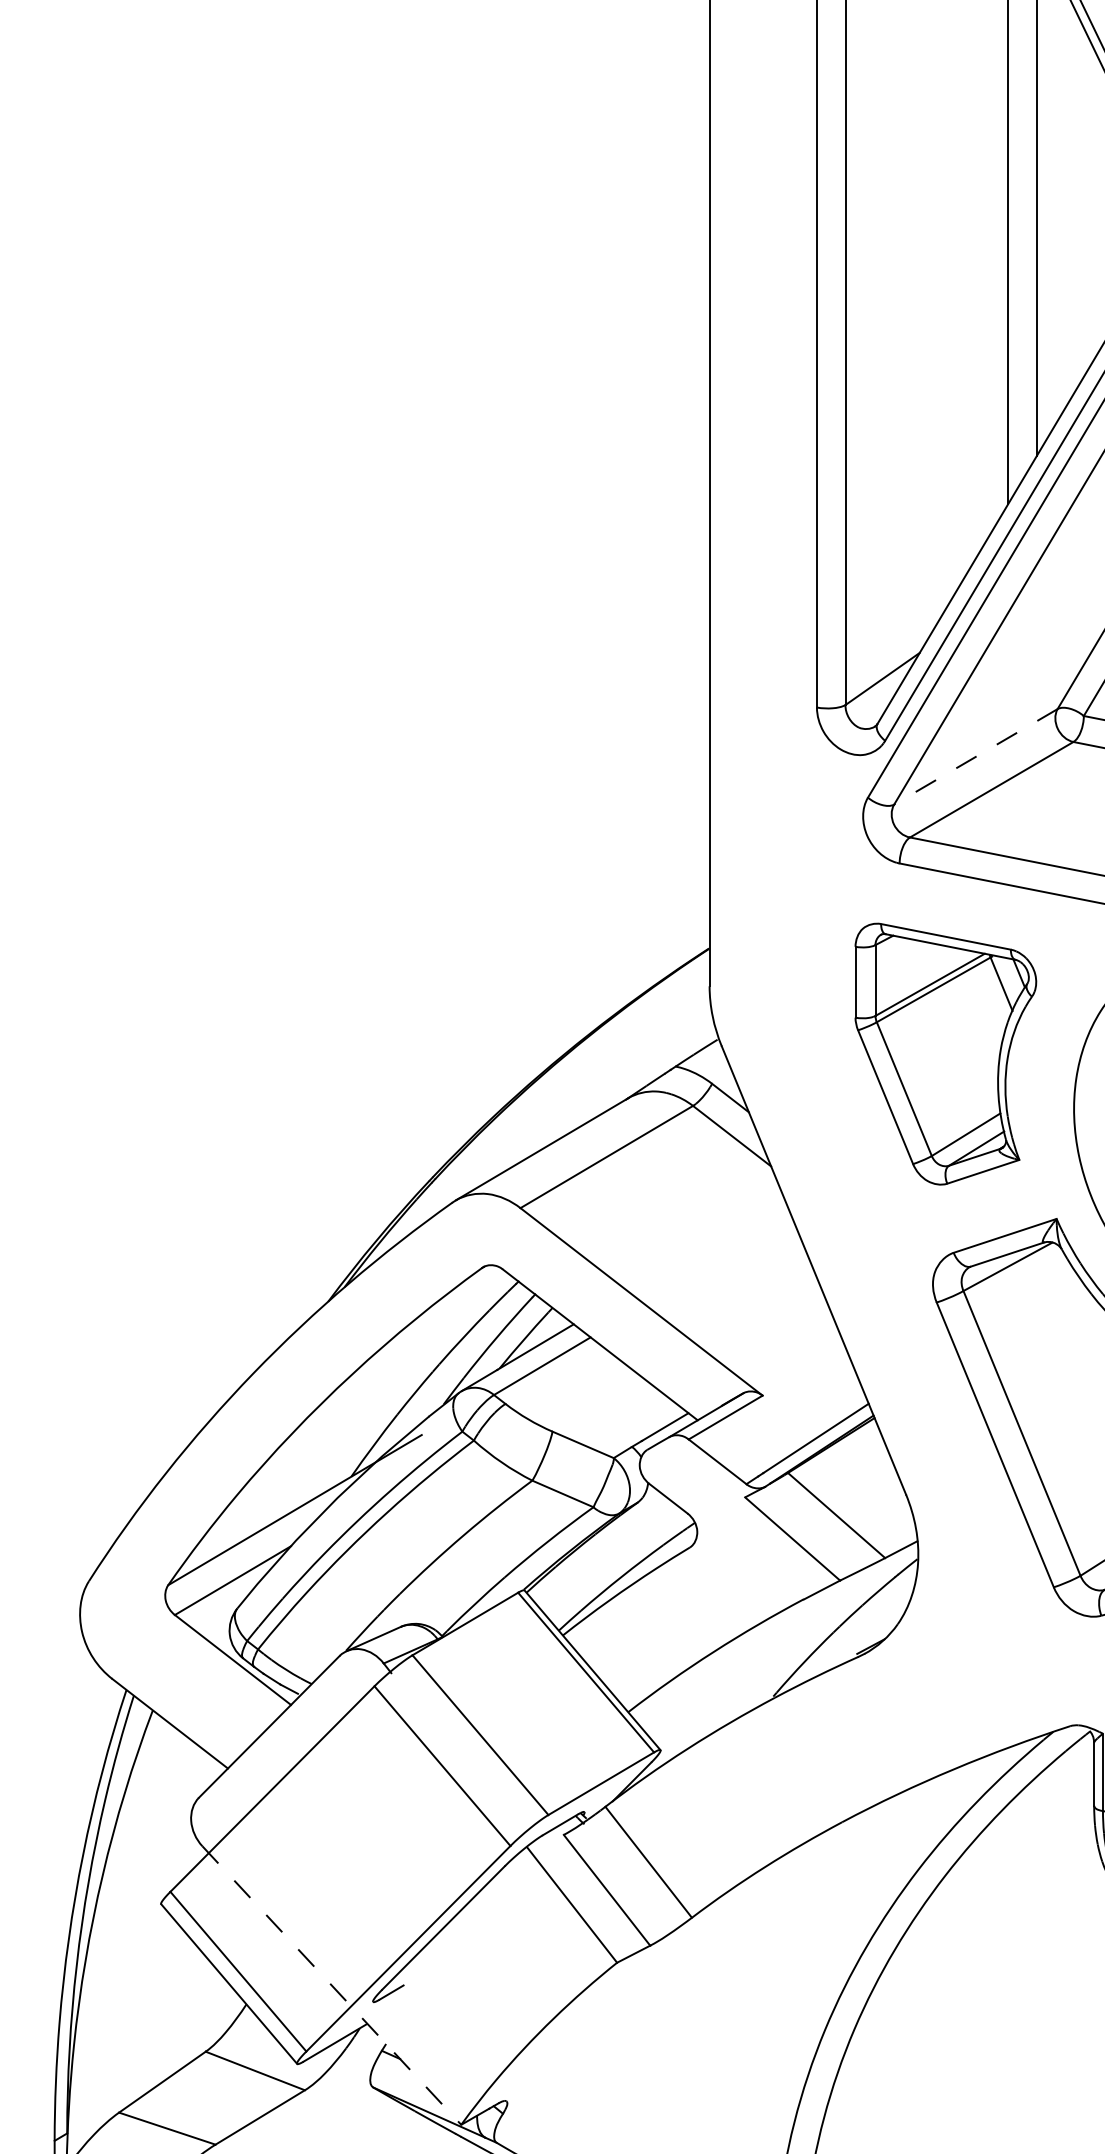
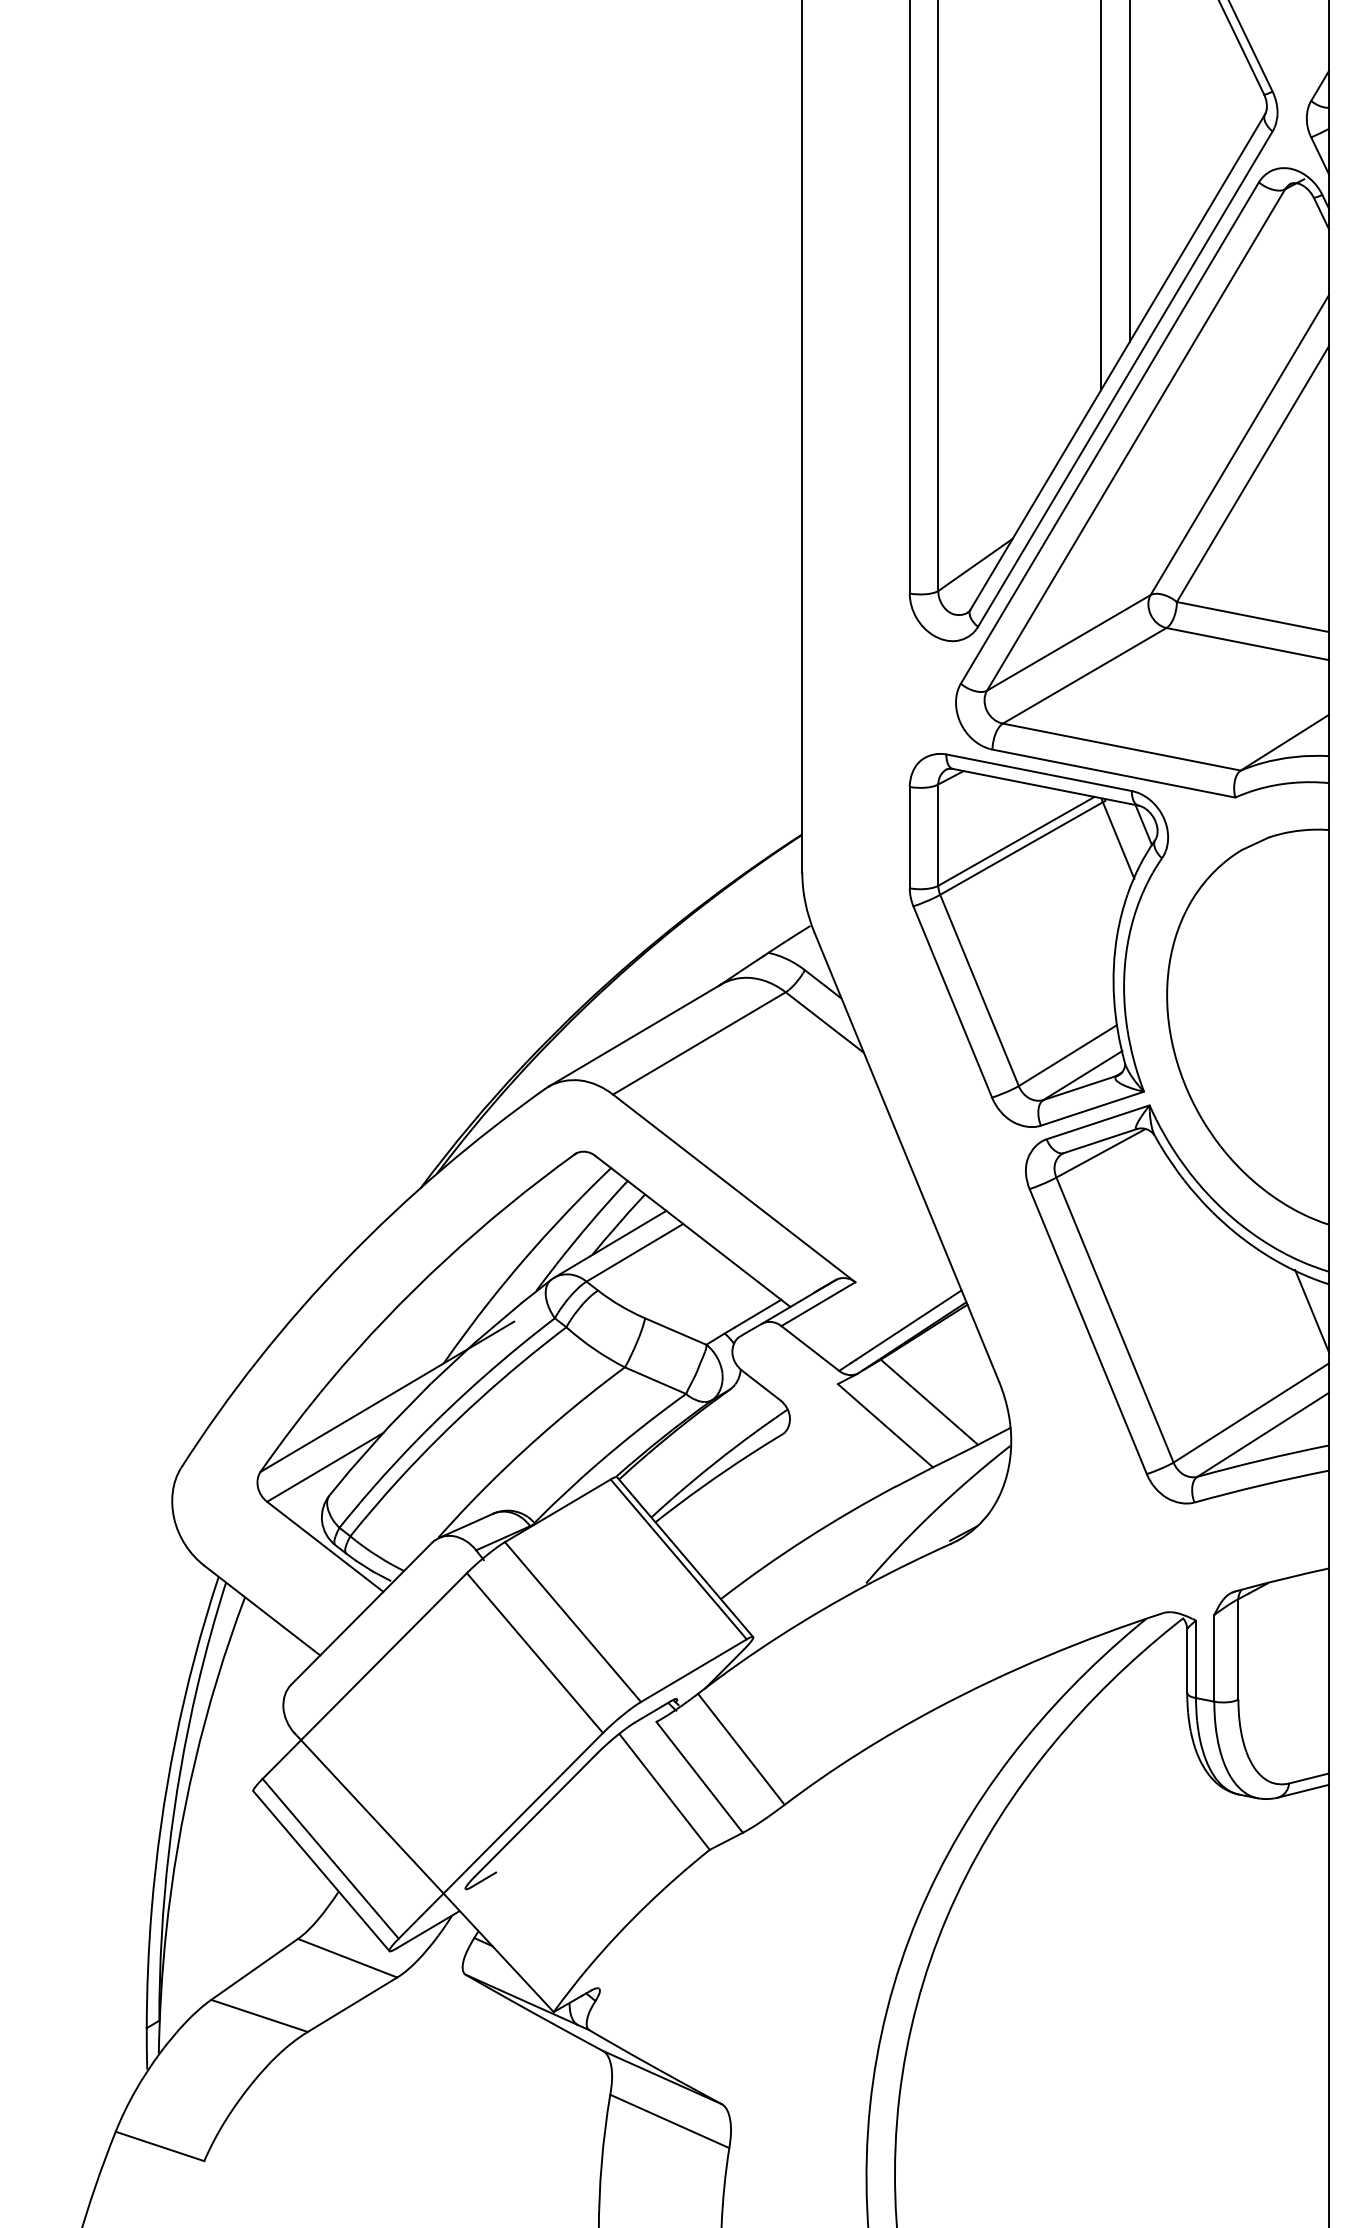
line: (975, 756) -> (1068, 642), dashed -> solid
part: (945, 1054) -> (1038, 940), size x1.43
line: (332, 1986) -> (424, 1873), dashed -> solid

